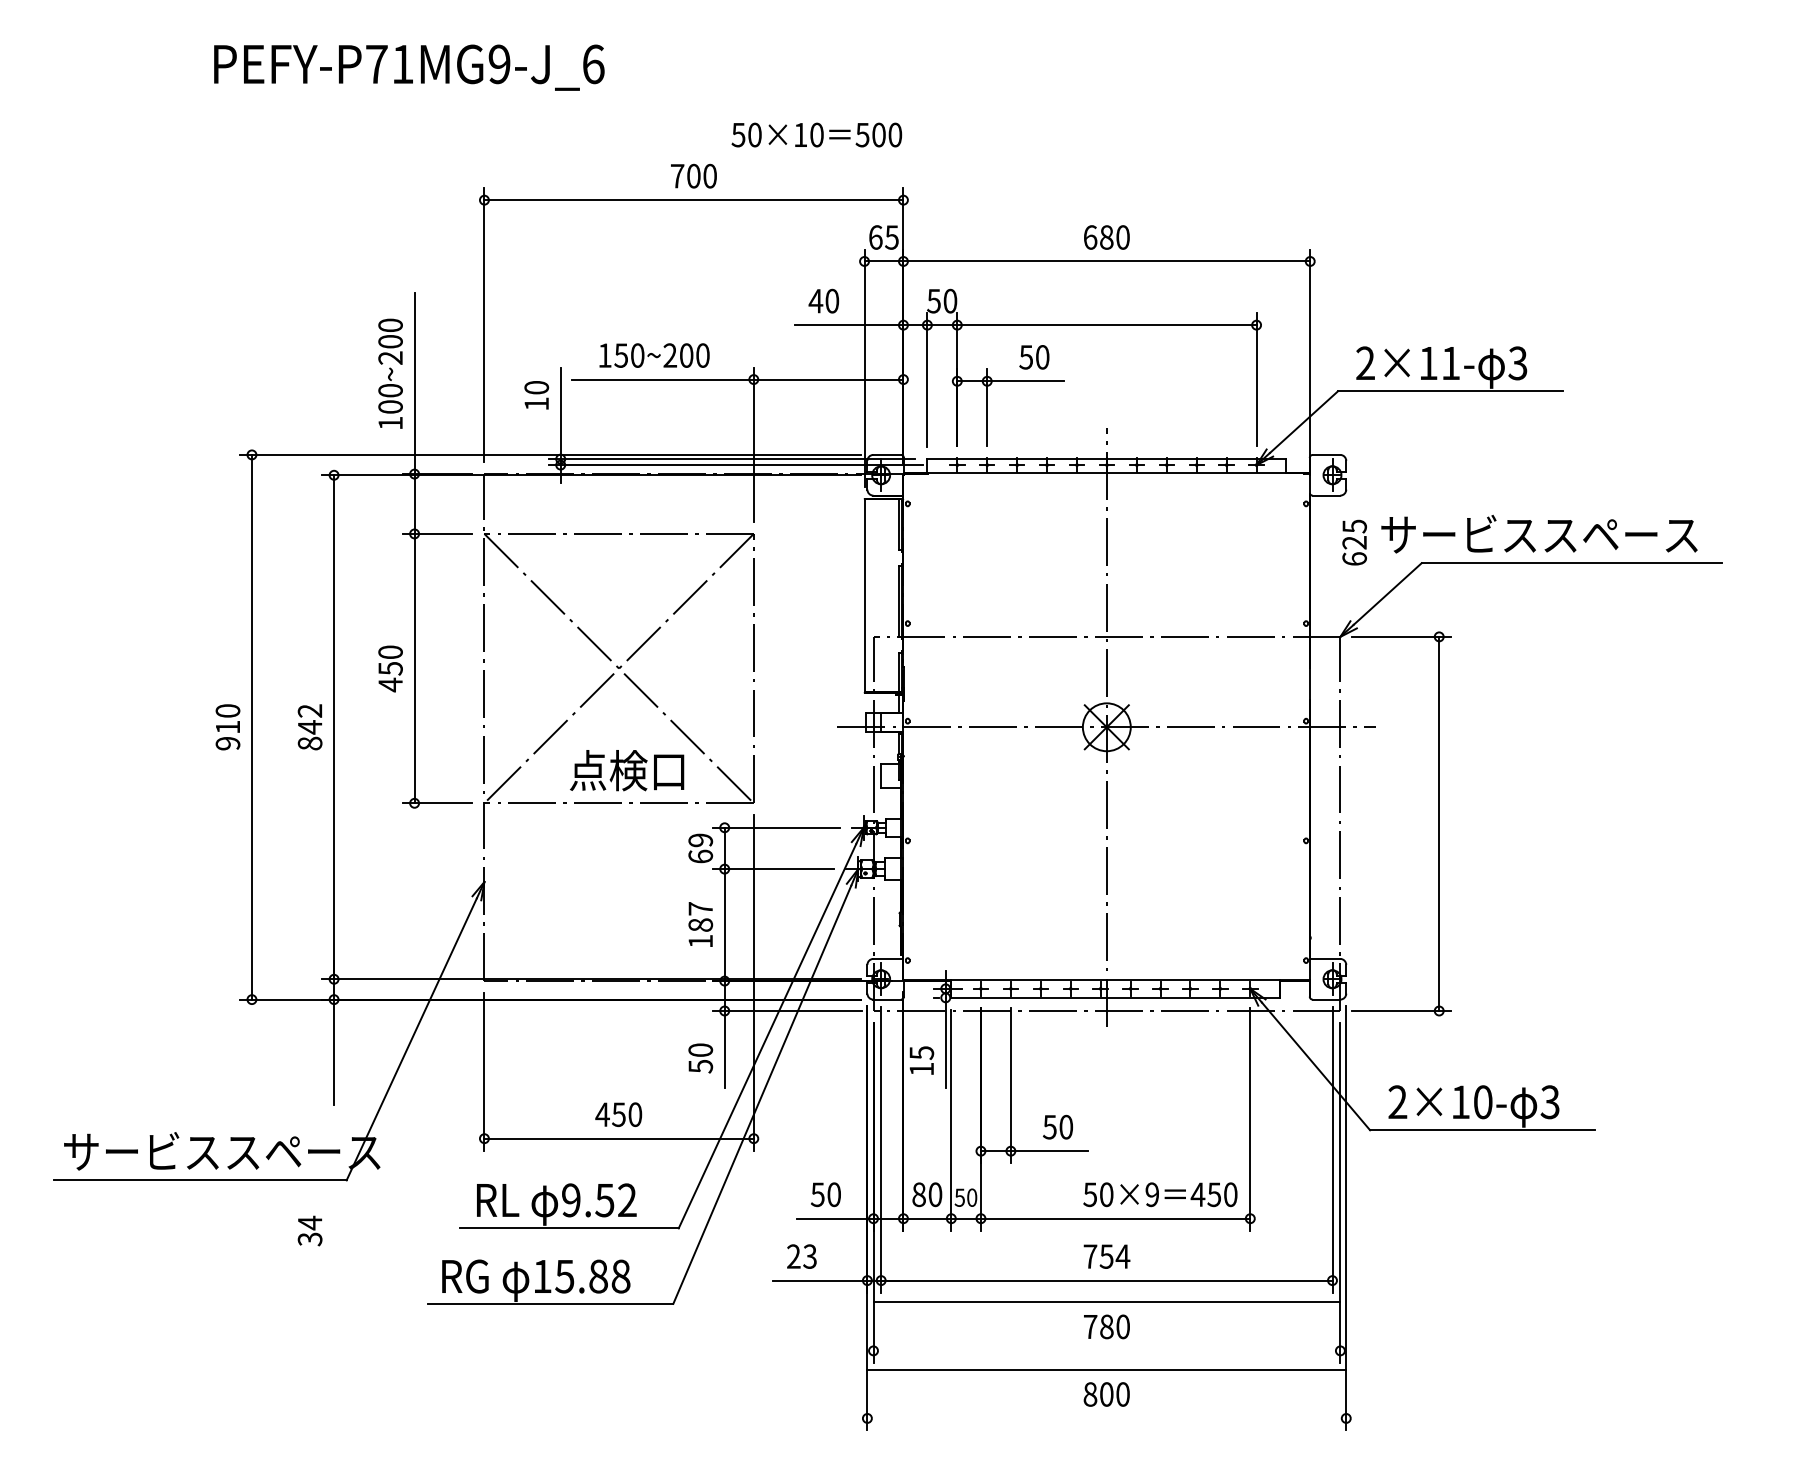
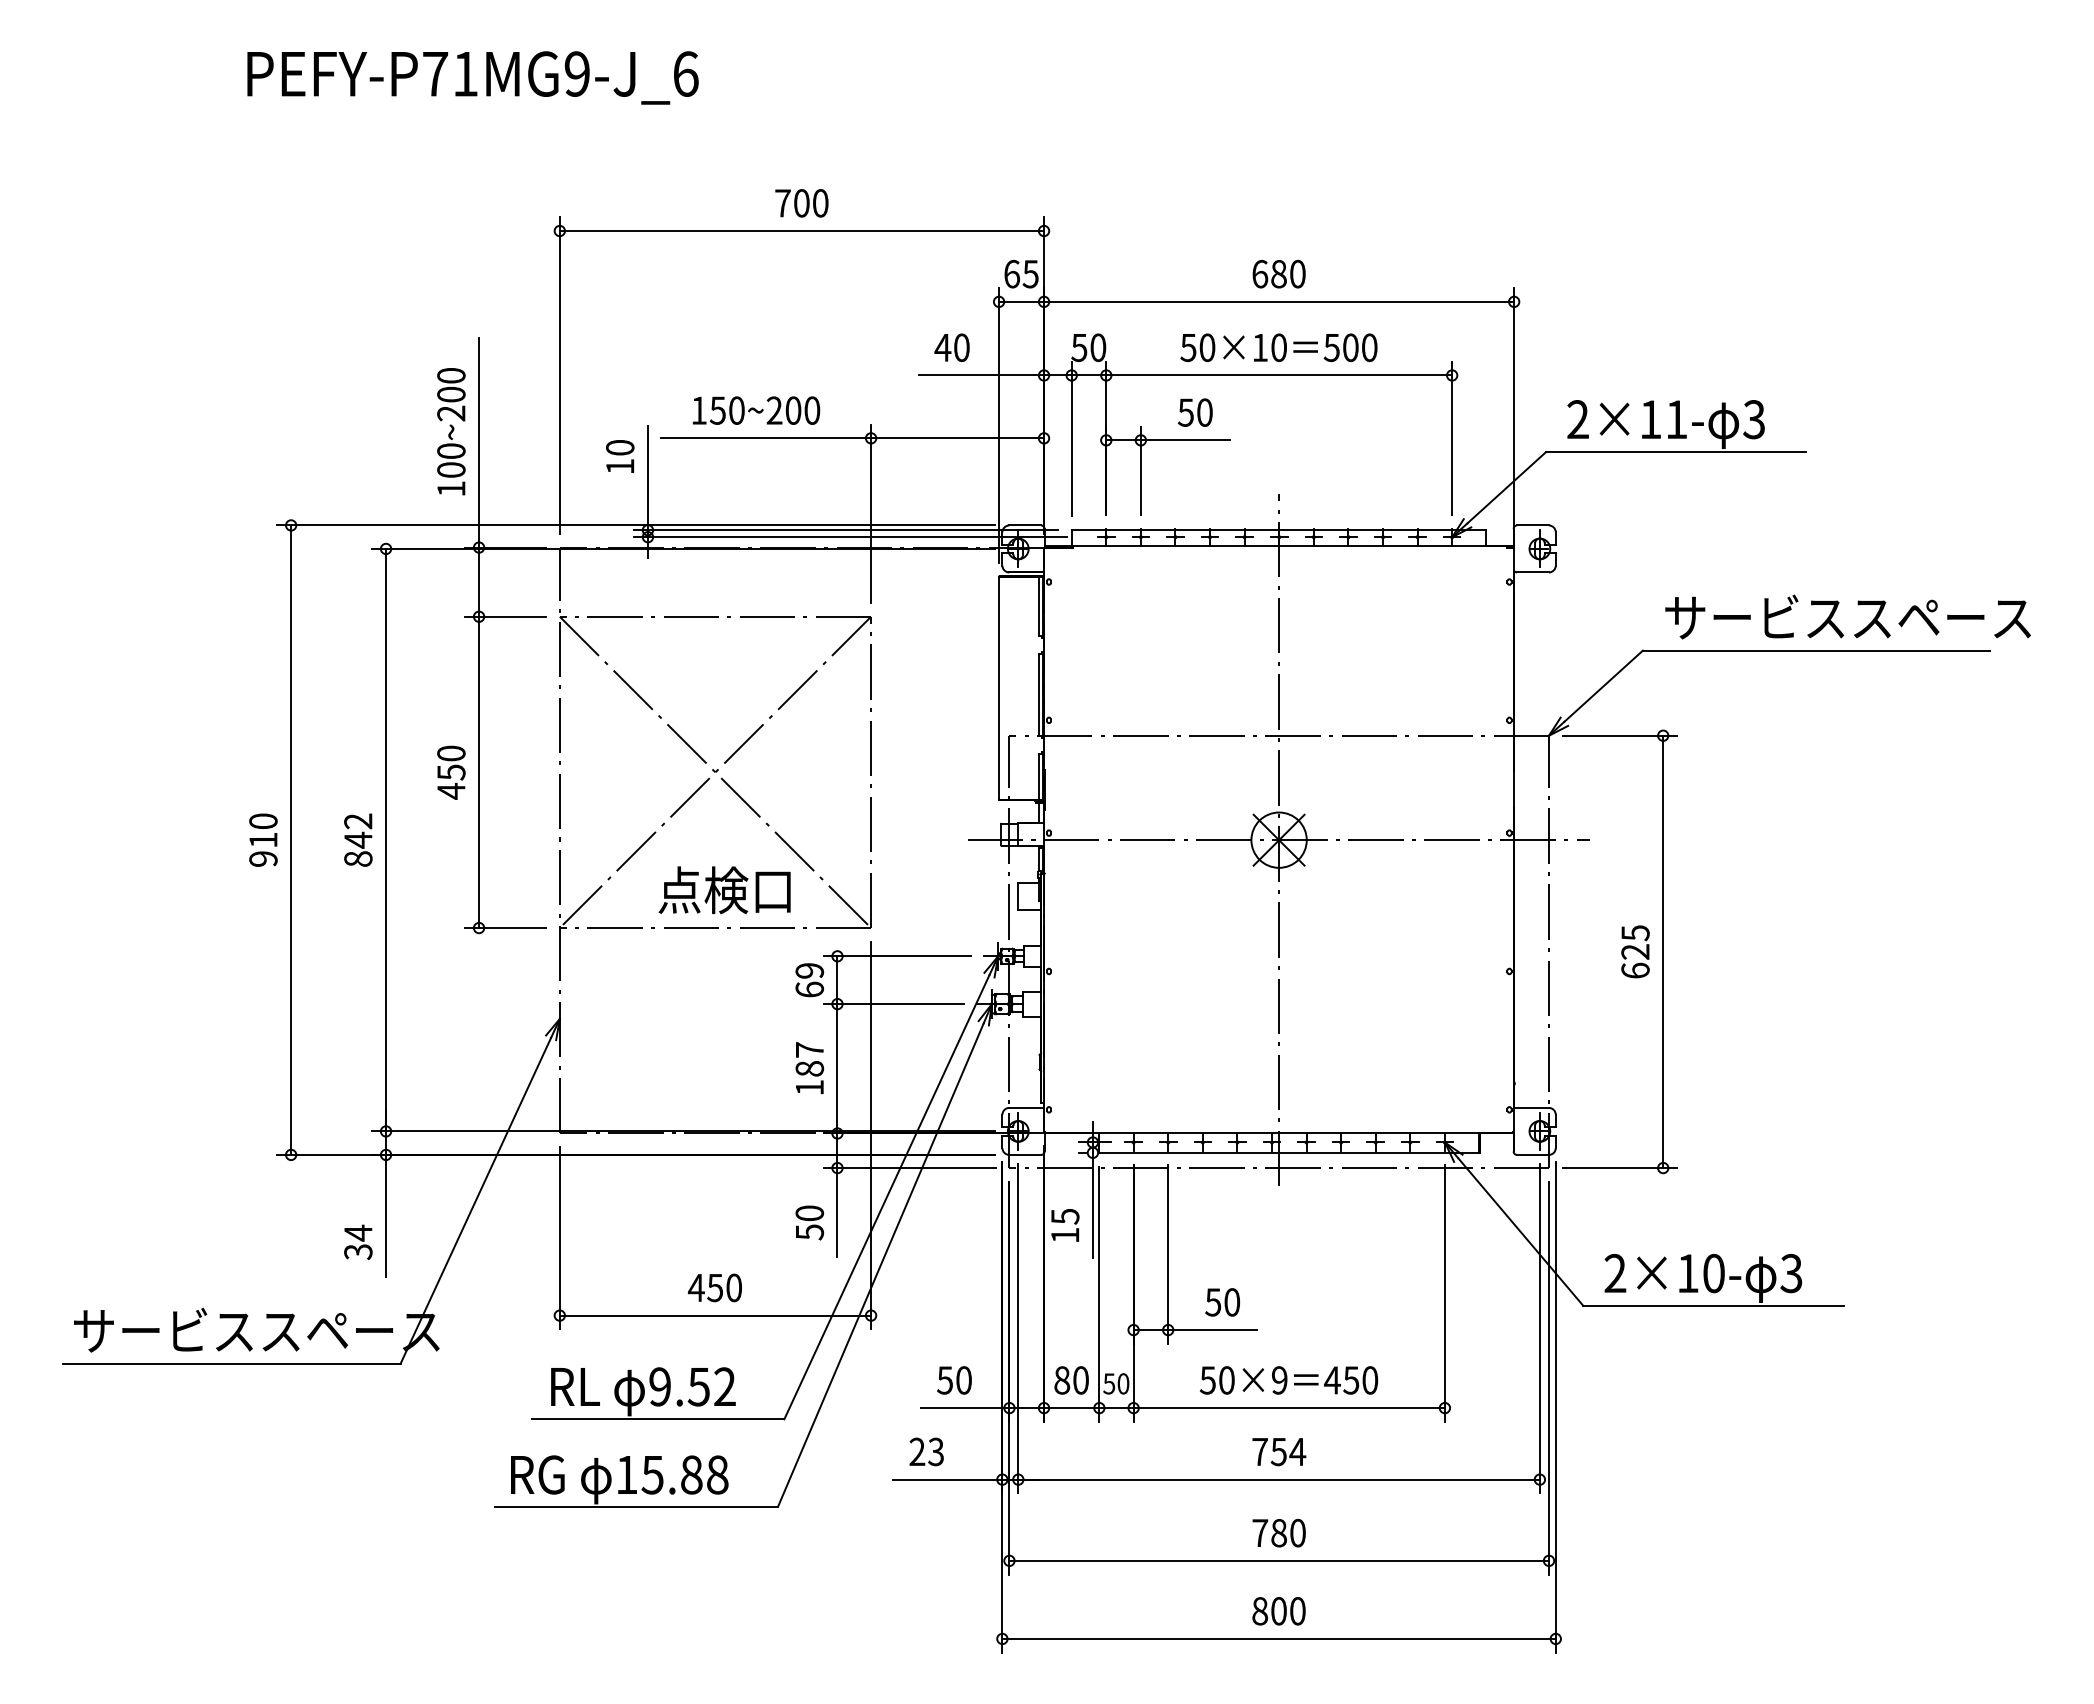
text: (816, 134) -> (1278, 347), moved
text: (1538, 533) -> (1847, 616), moved
text: (1354, 542) -> (1635, 951), moved
text: (1160, 1194) -> (1289, 1380), moved
text: (310, 1231) -> (358, 1242), moved
line: (1107, 1302) -> (1279, 1560), moved
line: (1106, 1369) -> (1278, 1638), moved

